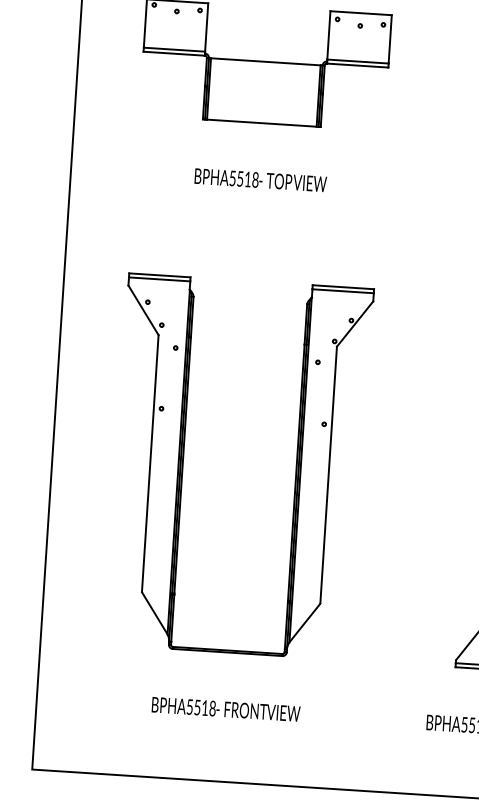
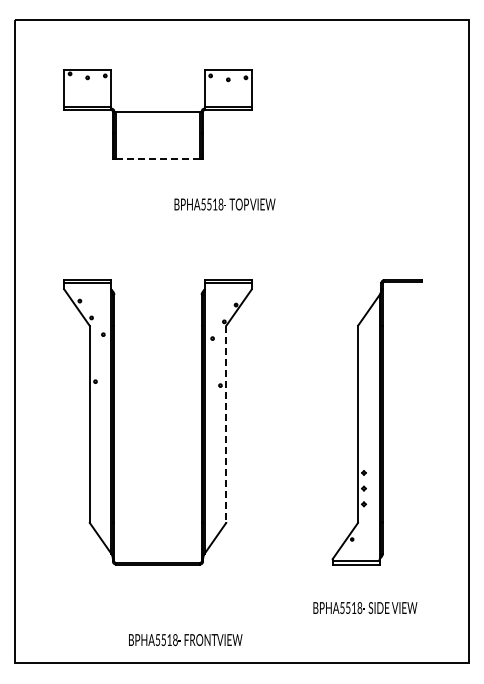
line: (262, 122) -> (158, 158), solid -> dashed
text: (260, 180) -> (224, 204), moved
line: (328, 475) -> (226, 424), solid -> dashed
text: (225, 708) -> (185, 639), moved

